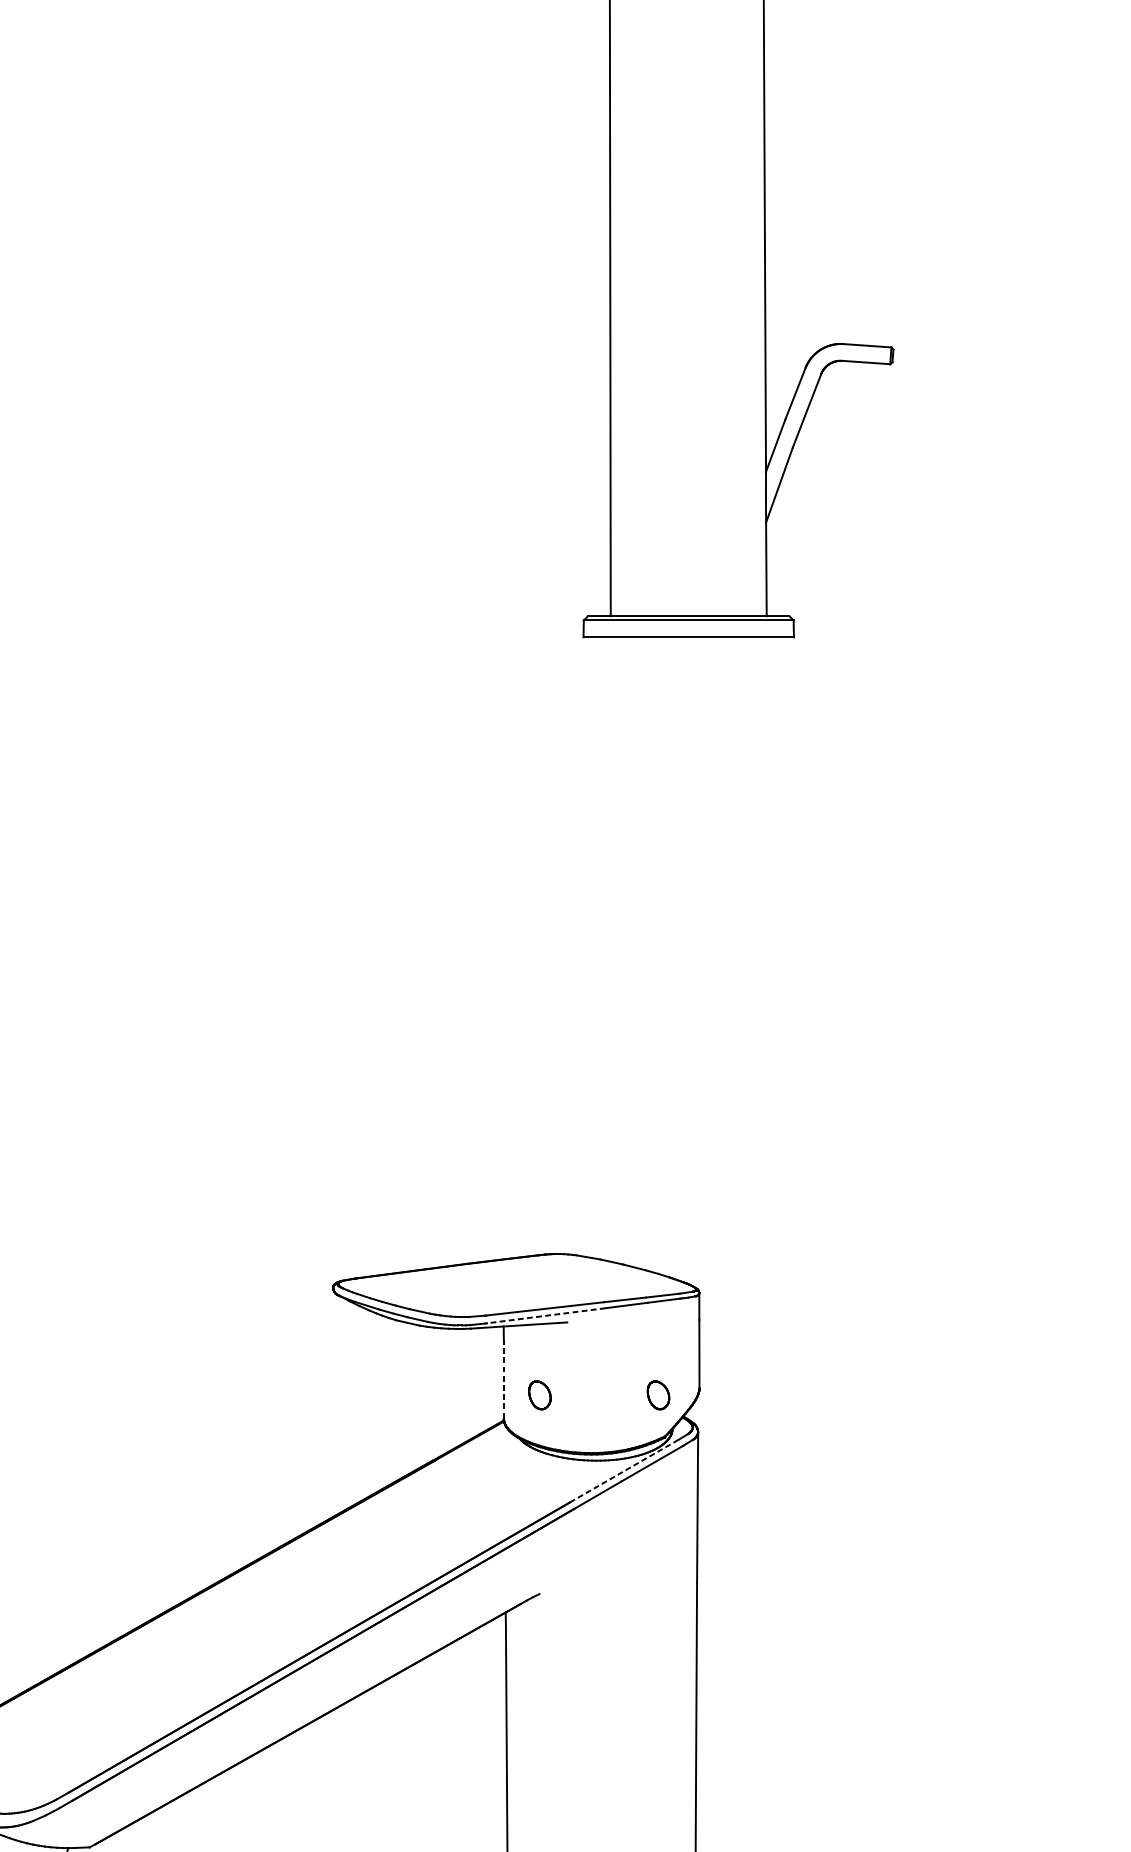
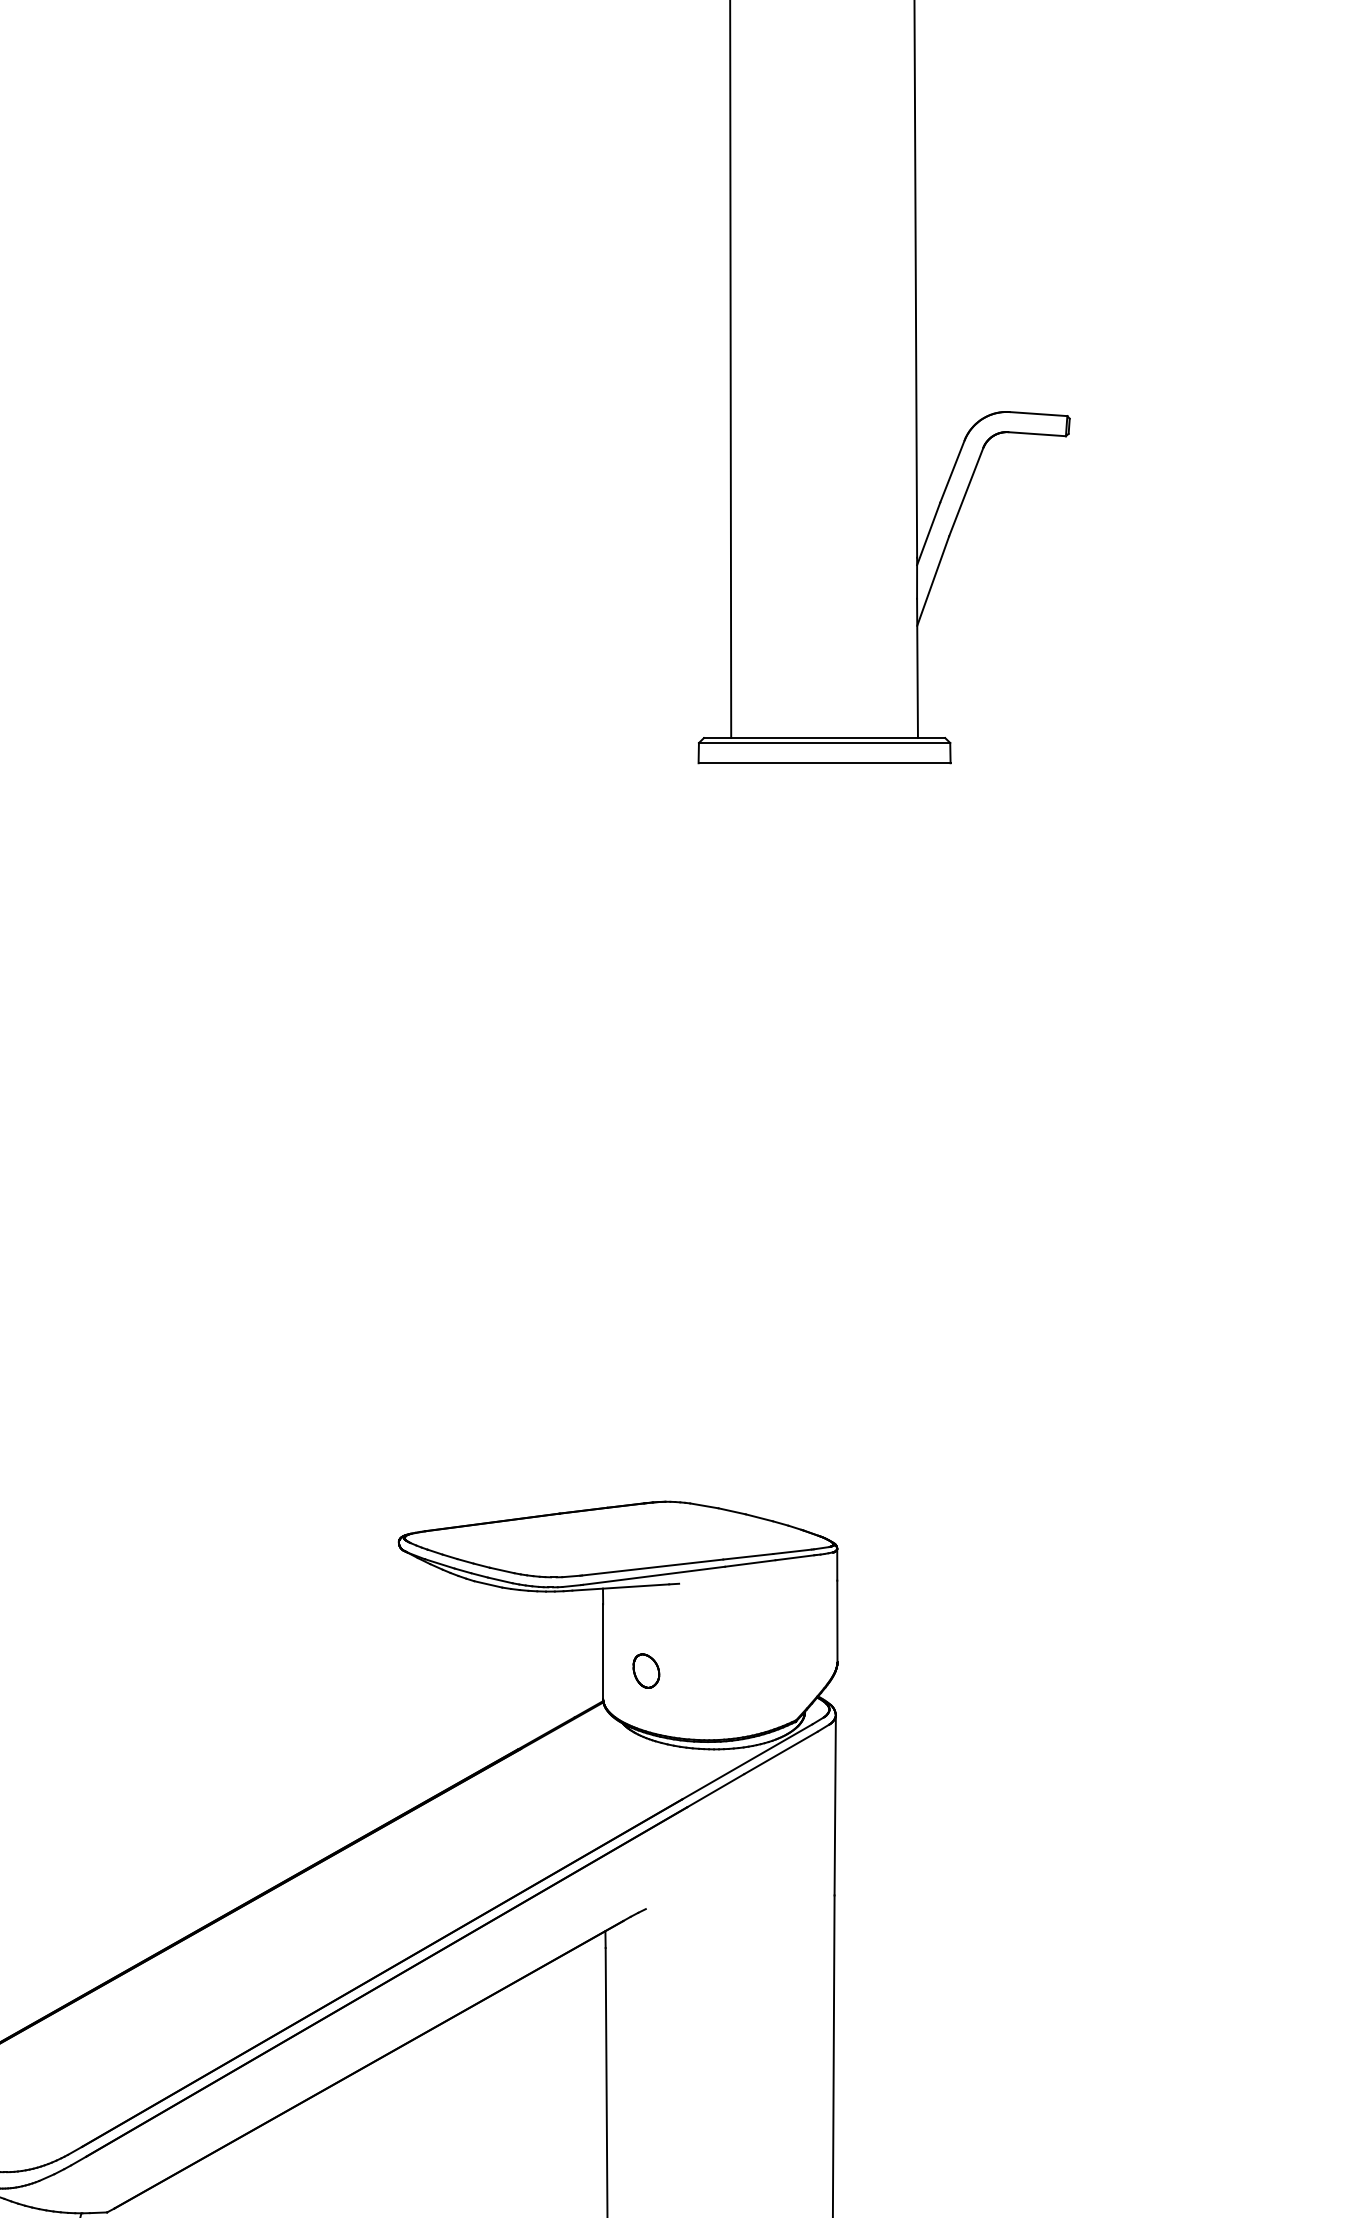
line: (546, 1315) -> (654, 1575), dashed -> solid
line: (504, 1378) -> (603, 1650), dashed -> solid
part: (658, 1394) -> (788, 1670), removed
line: (624, 1470) -> (747, 1761), dashed -> solid

